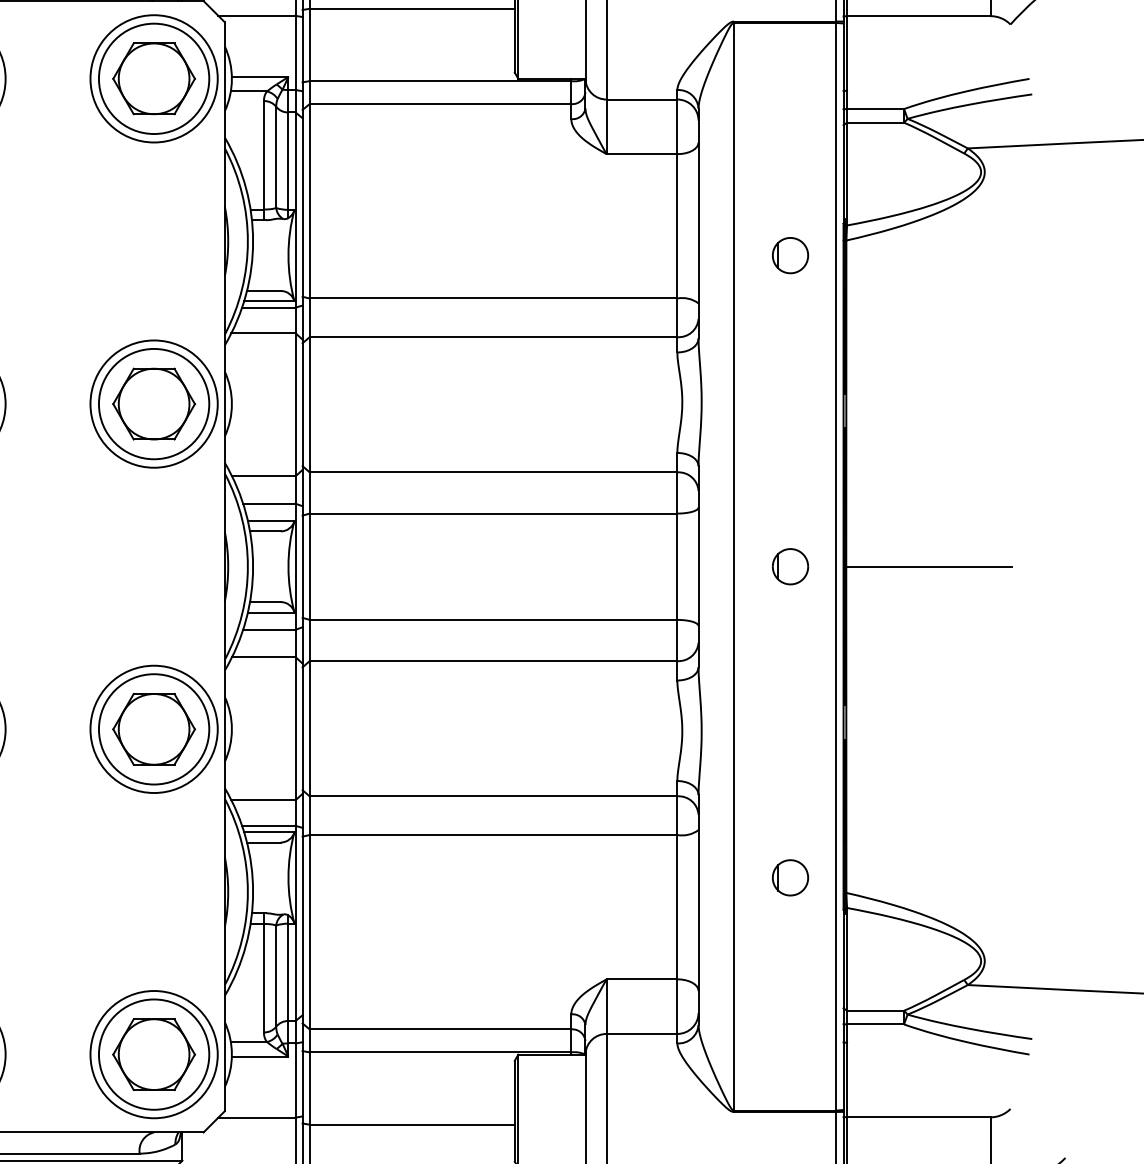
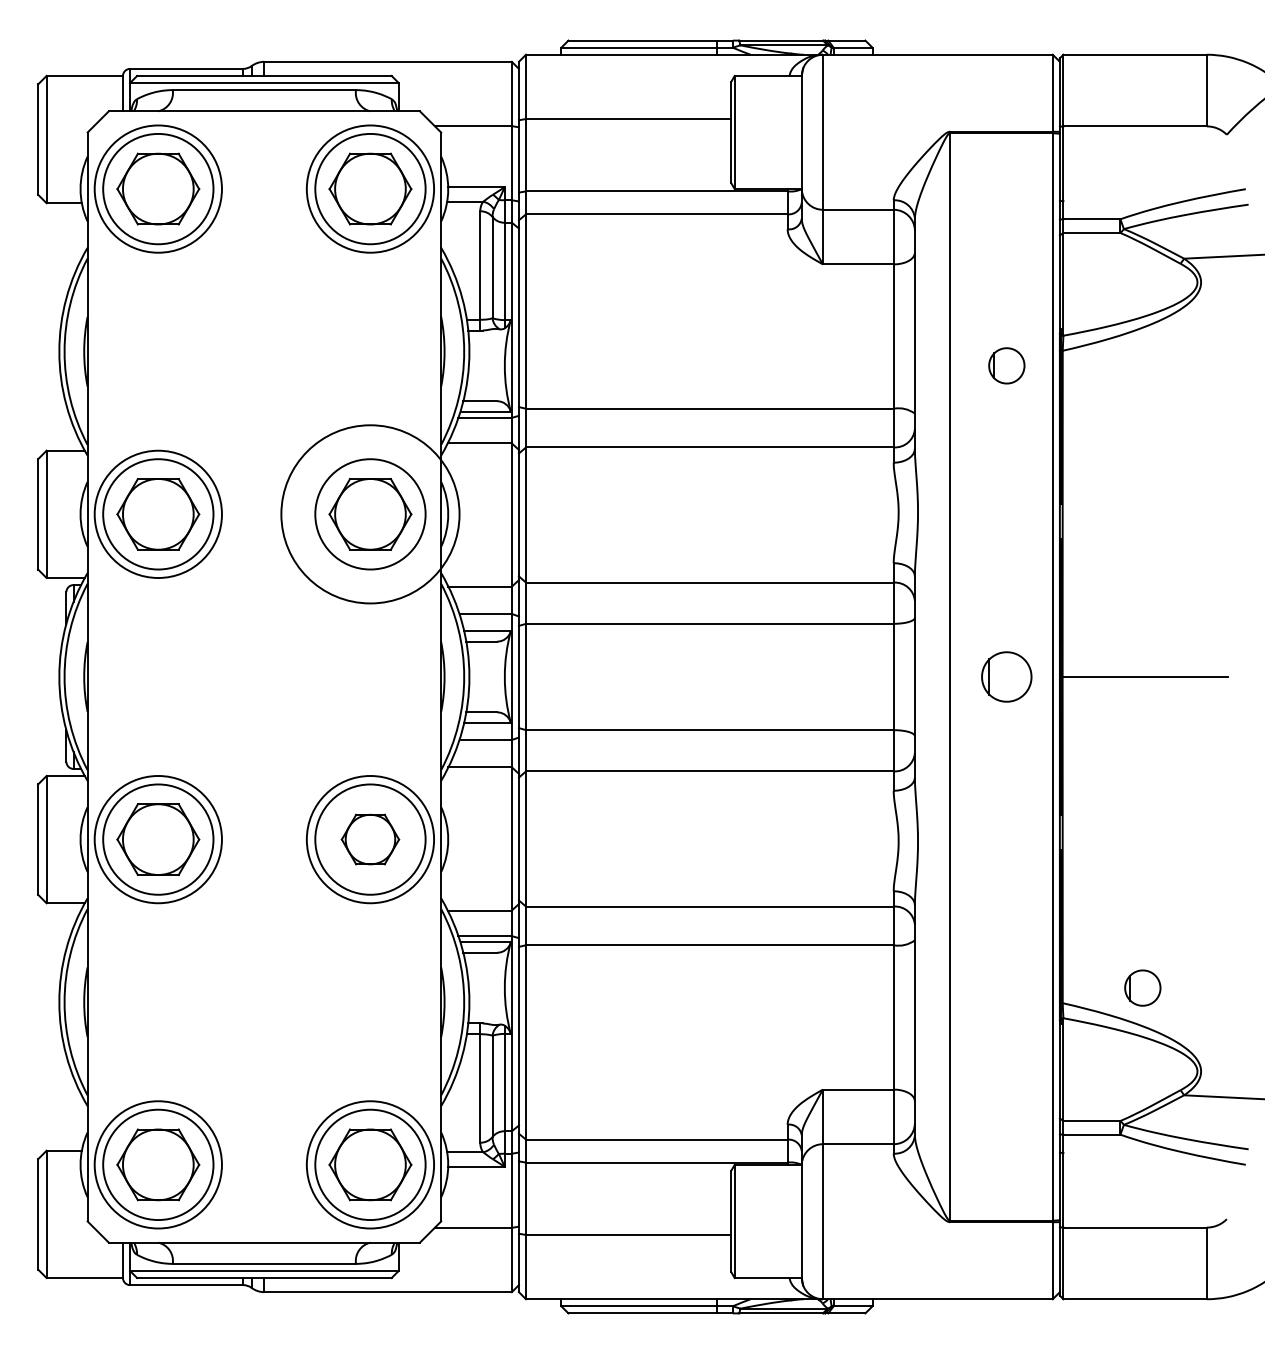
circle: (154, 404) -> (370, 514), size x1.4
part: (790, 566) -> (1006, 676), size x1.4
part: (154, 729) -> (370, 839), size x0.7
part: (790, 877) -> (1142, 987), moved

